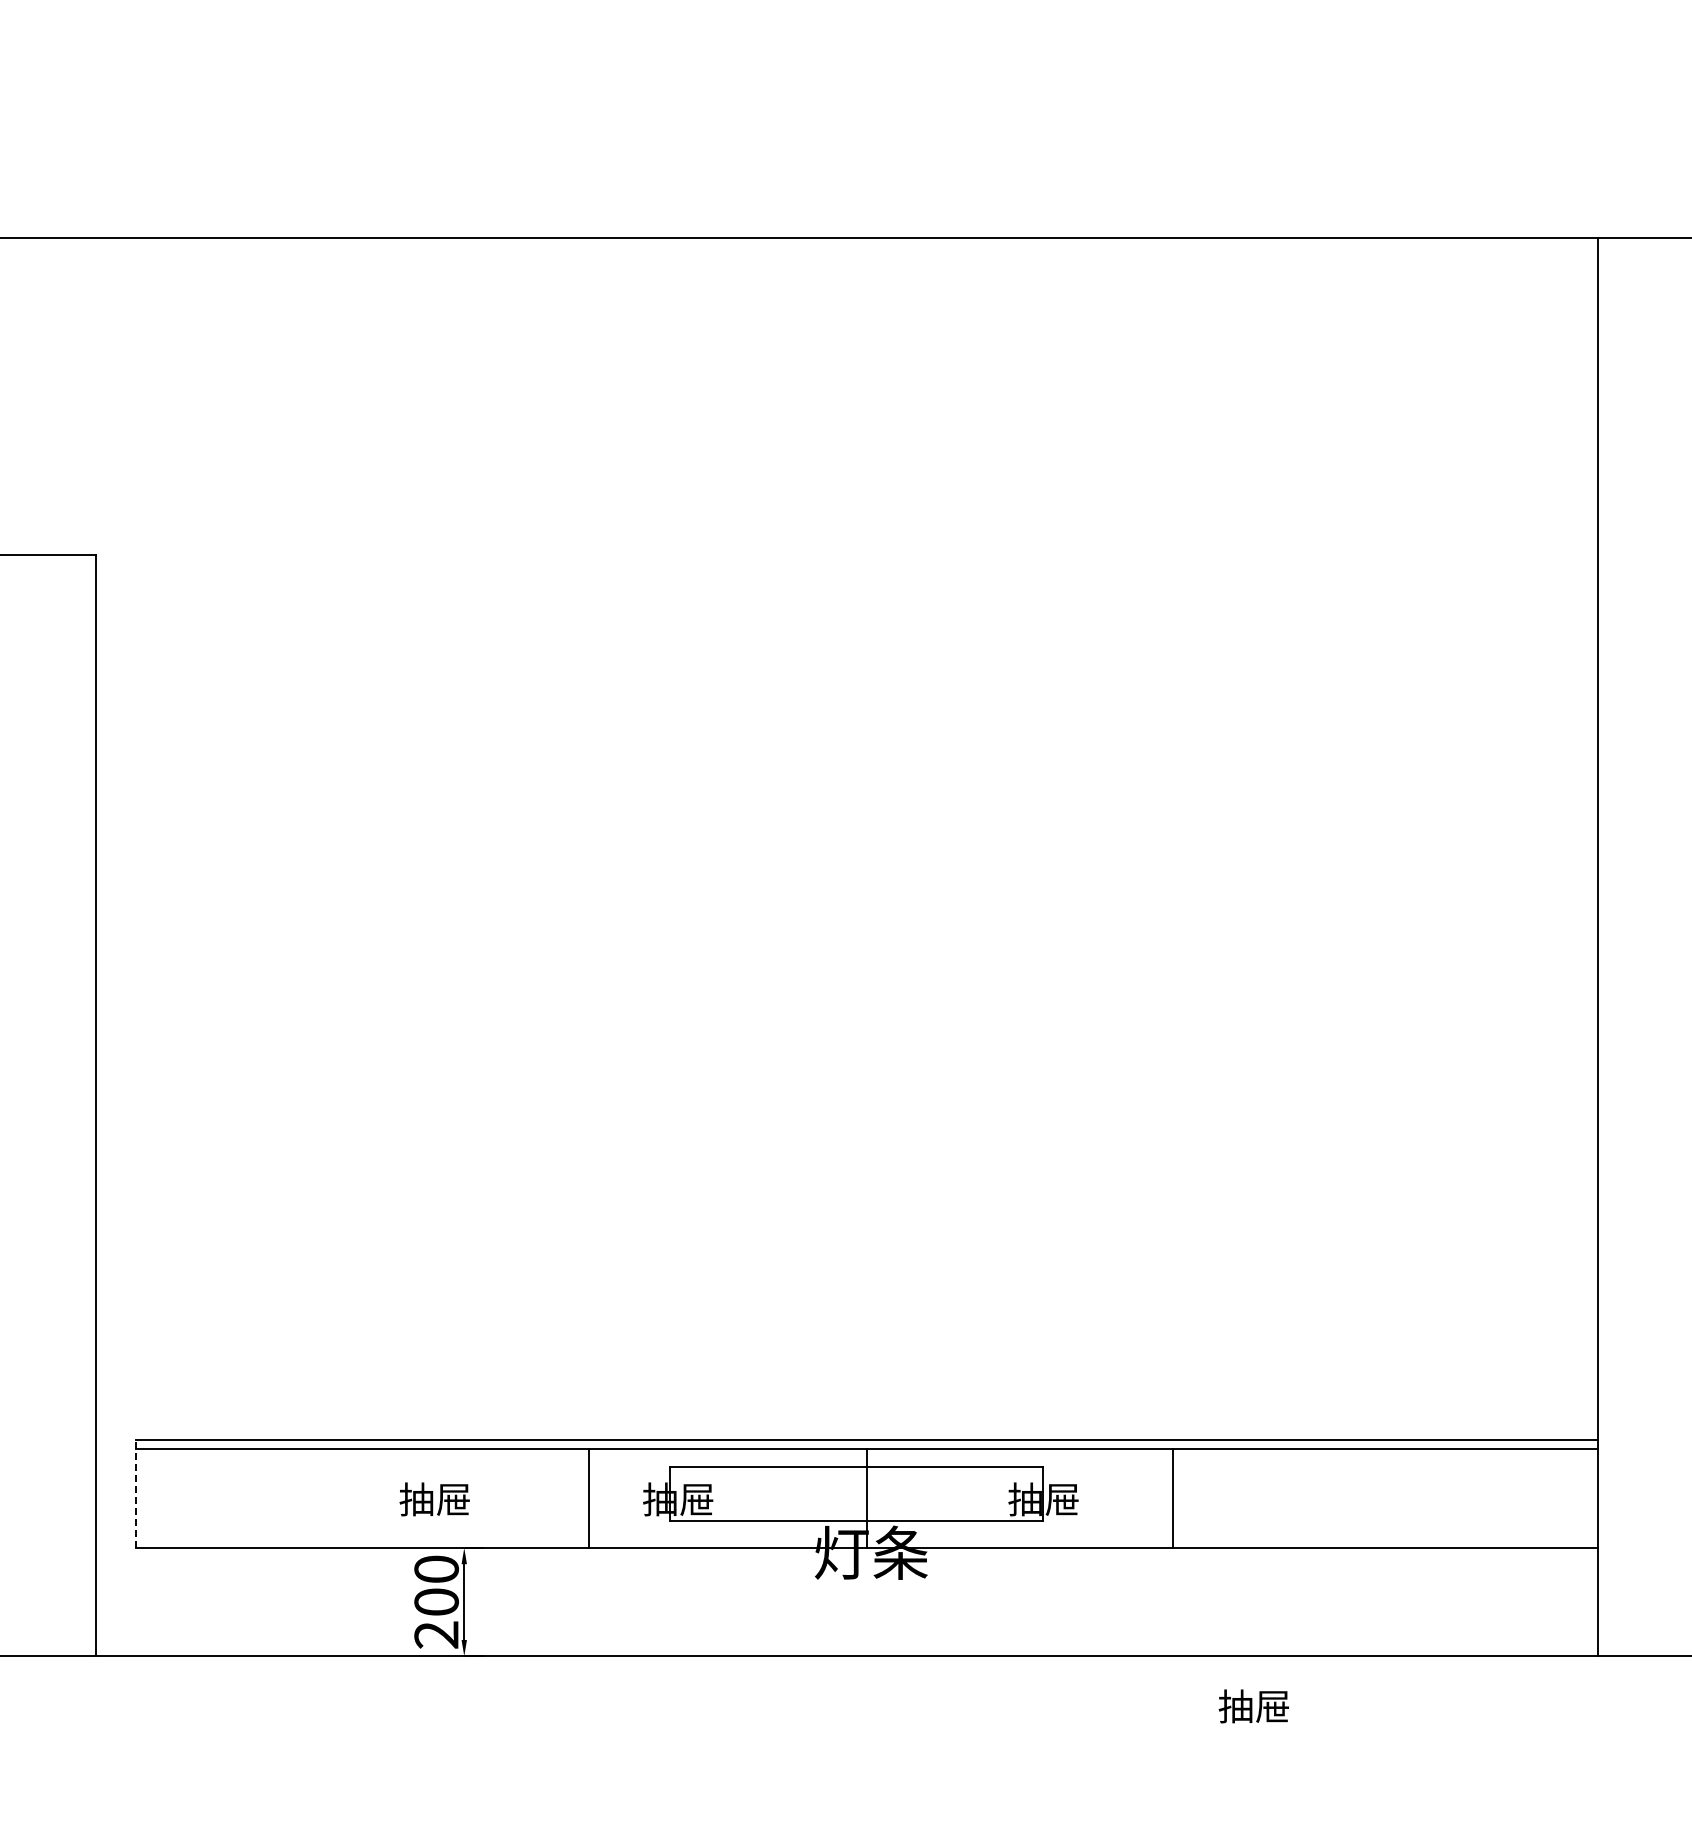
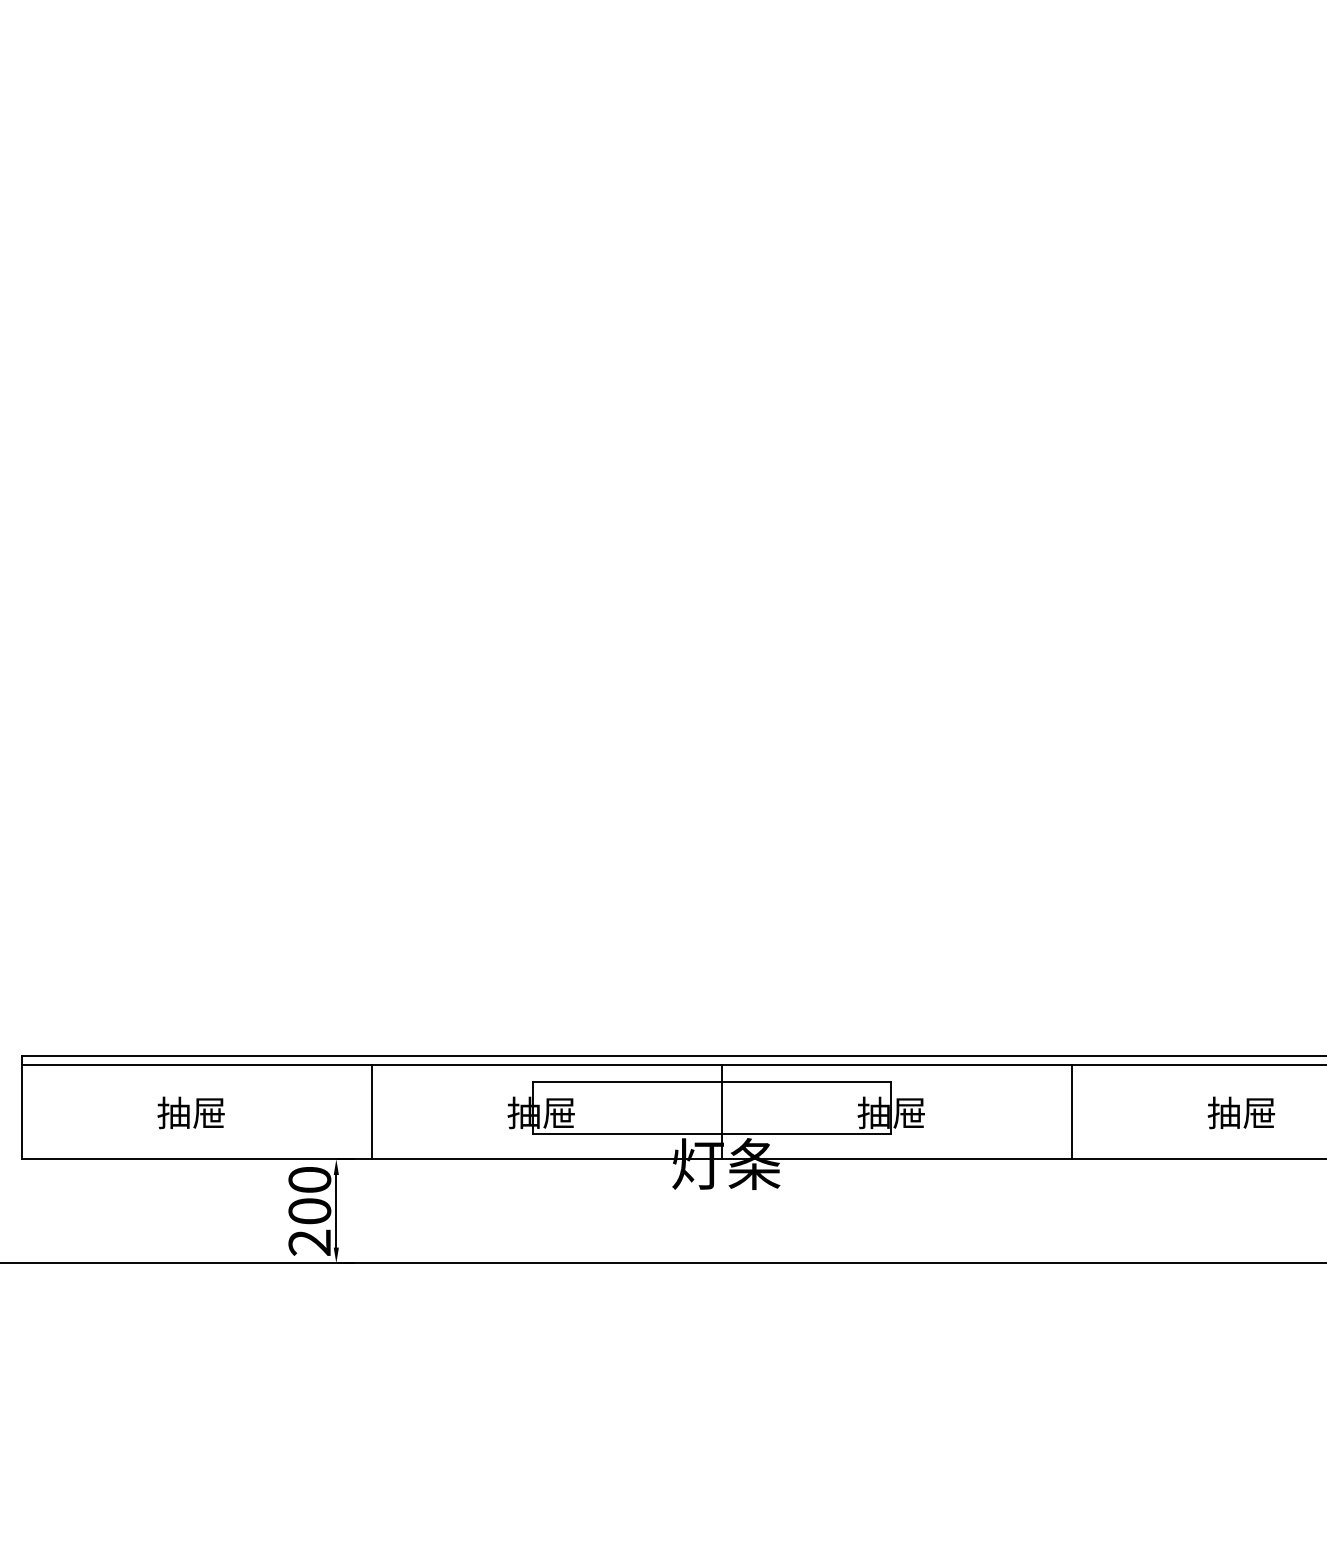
line: (136, 1493) -> (22, 1107), dashed -> solid
line: (588, 1498) -> (372, 1112), moved
line: (1172, 1498) -> (1072, 1112), moved
text: (434, 1499) -> (190, 1113), moved
text: (1253, 1706) -> (1241, 1113), moved

